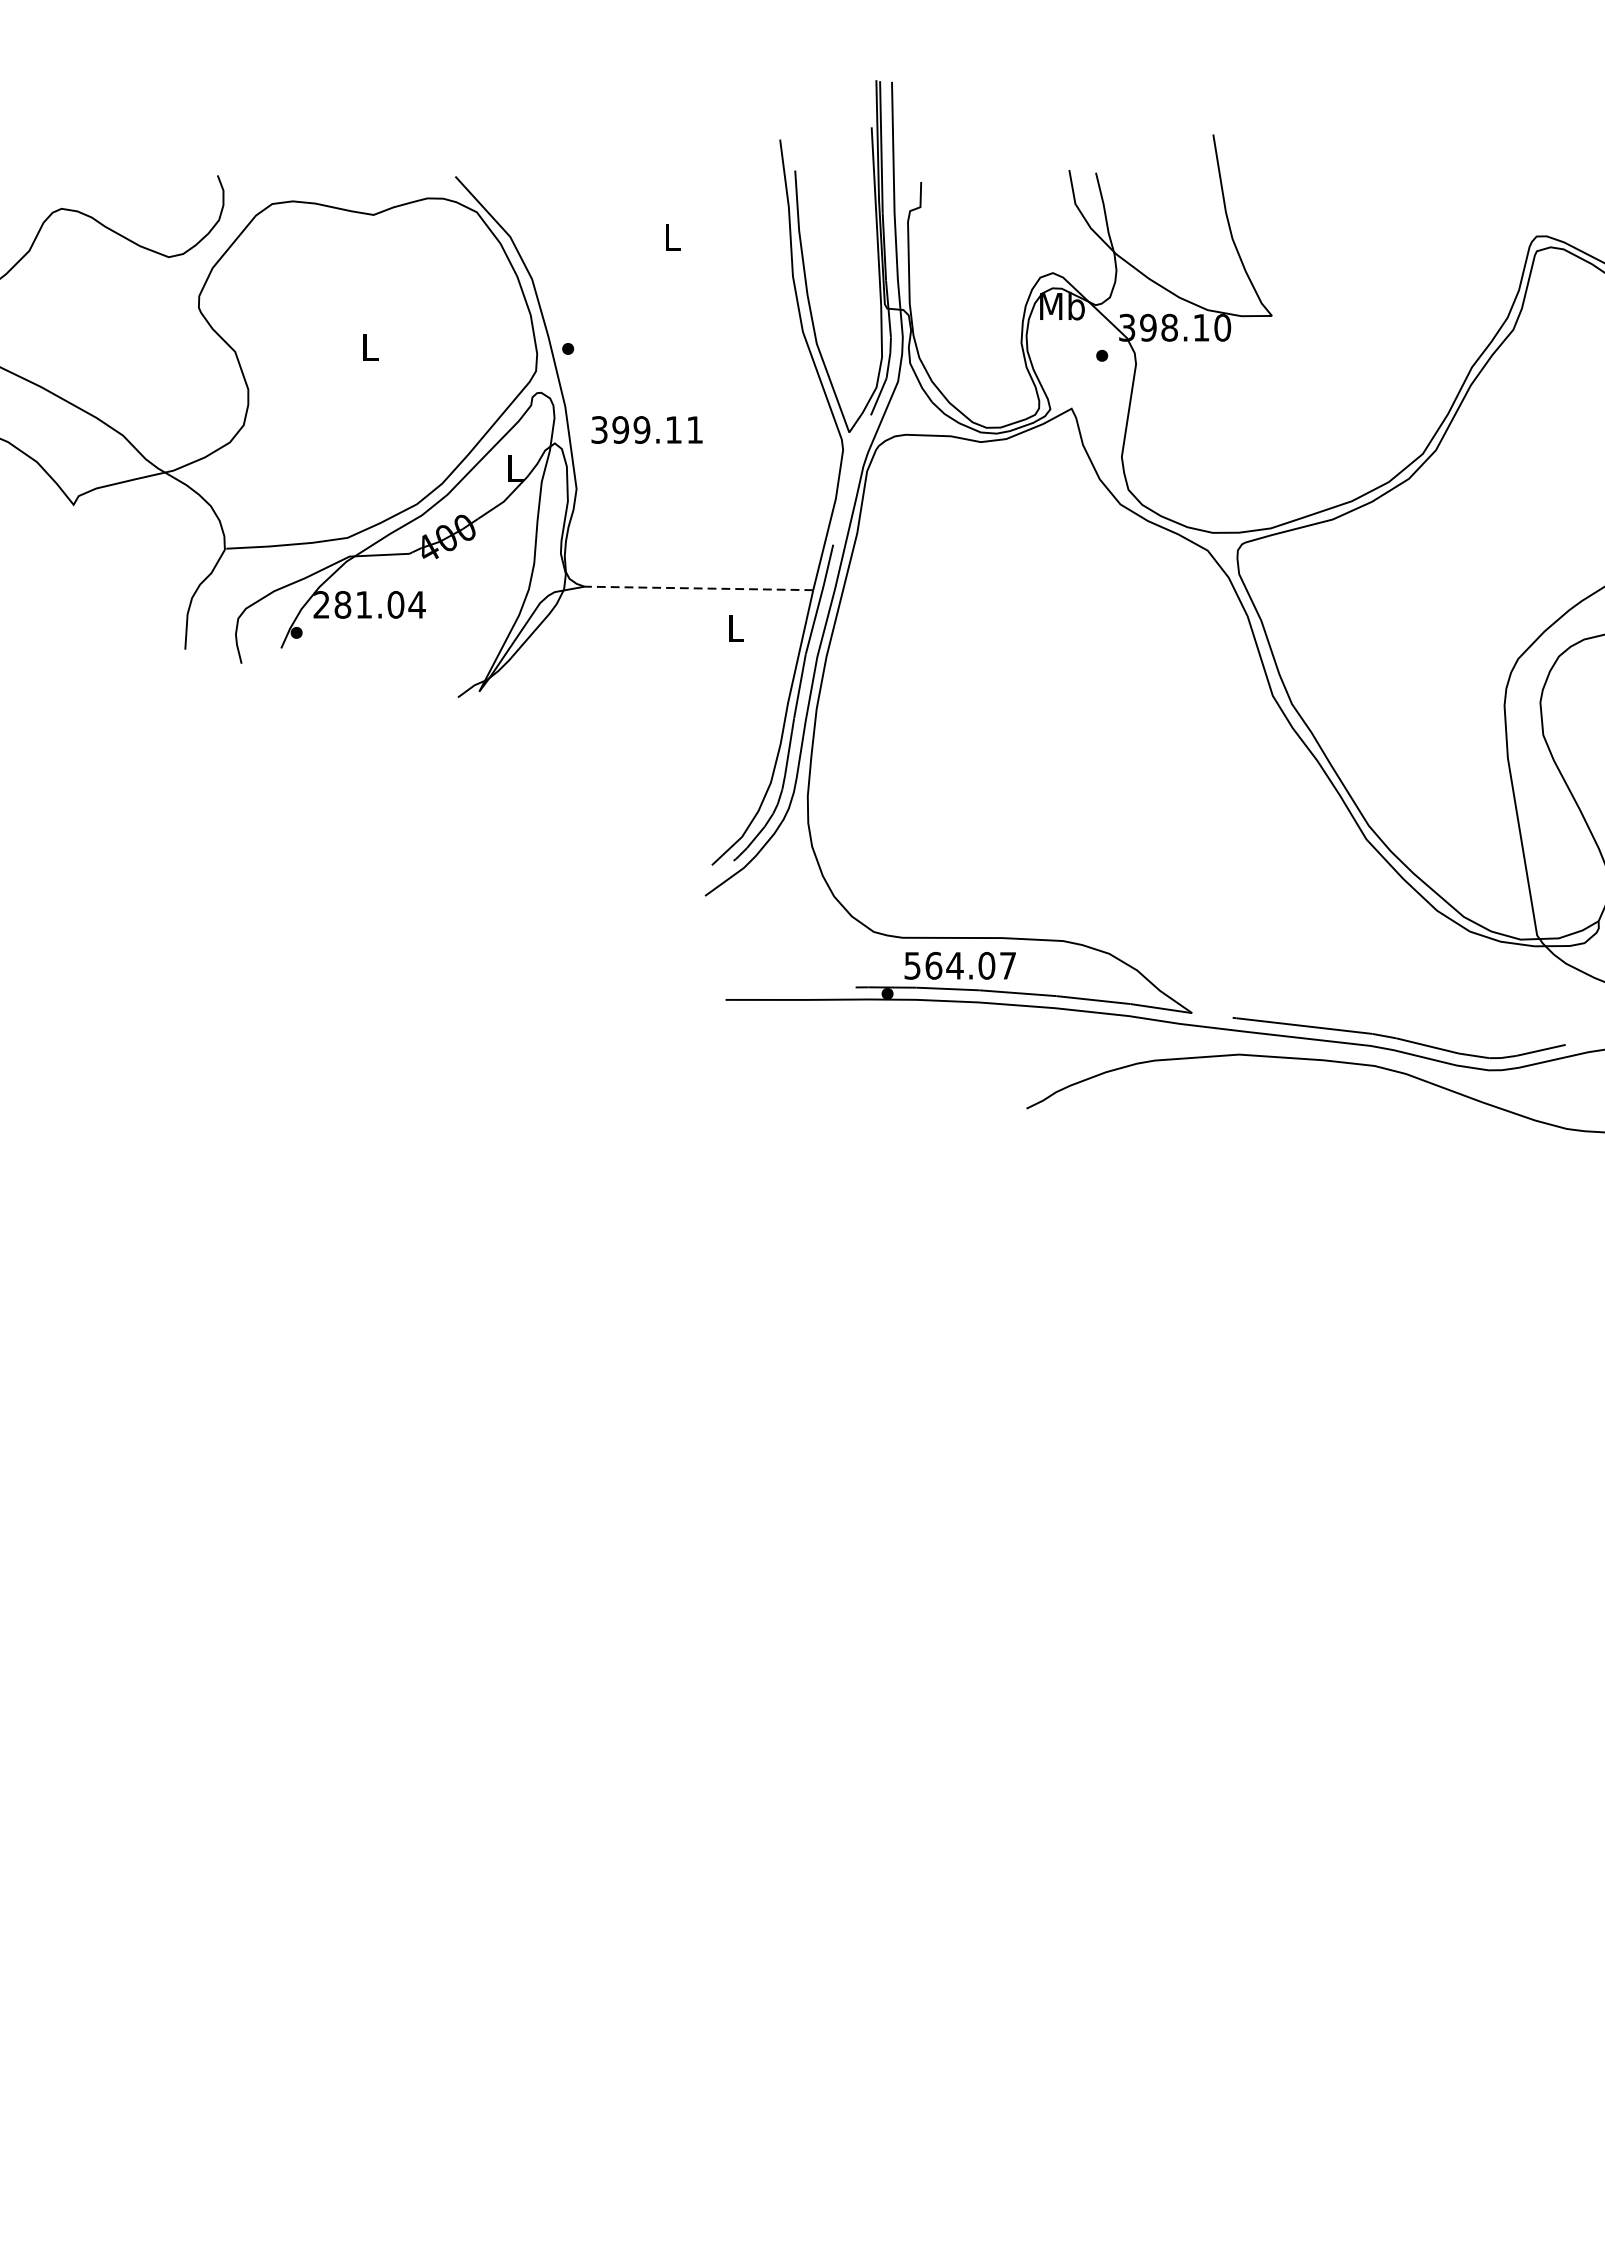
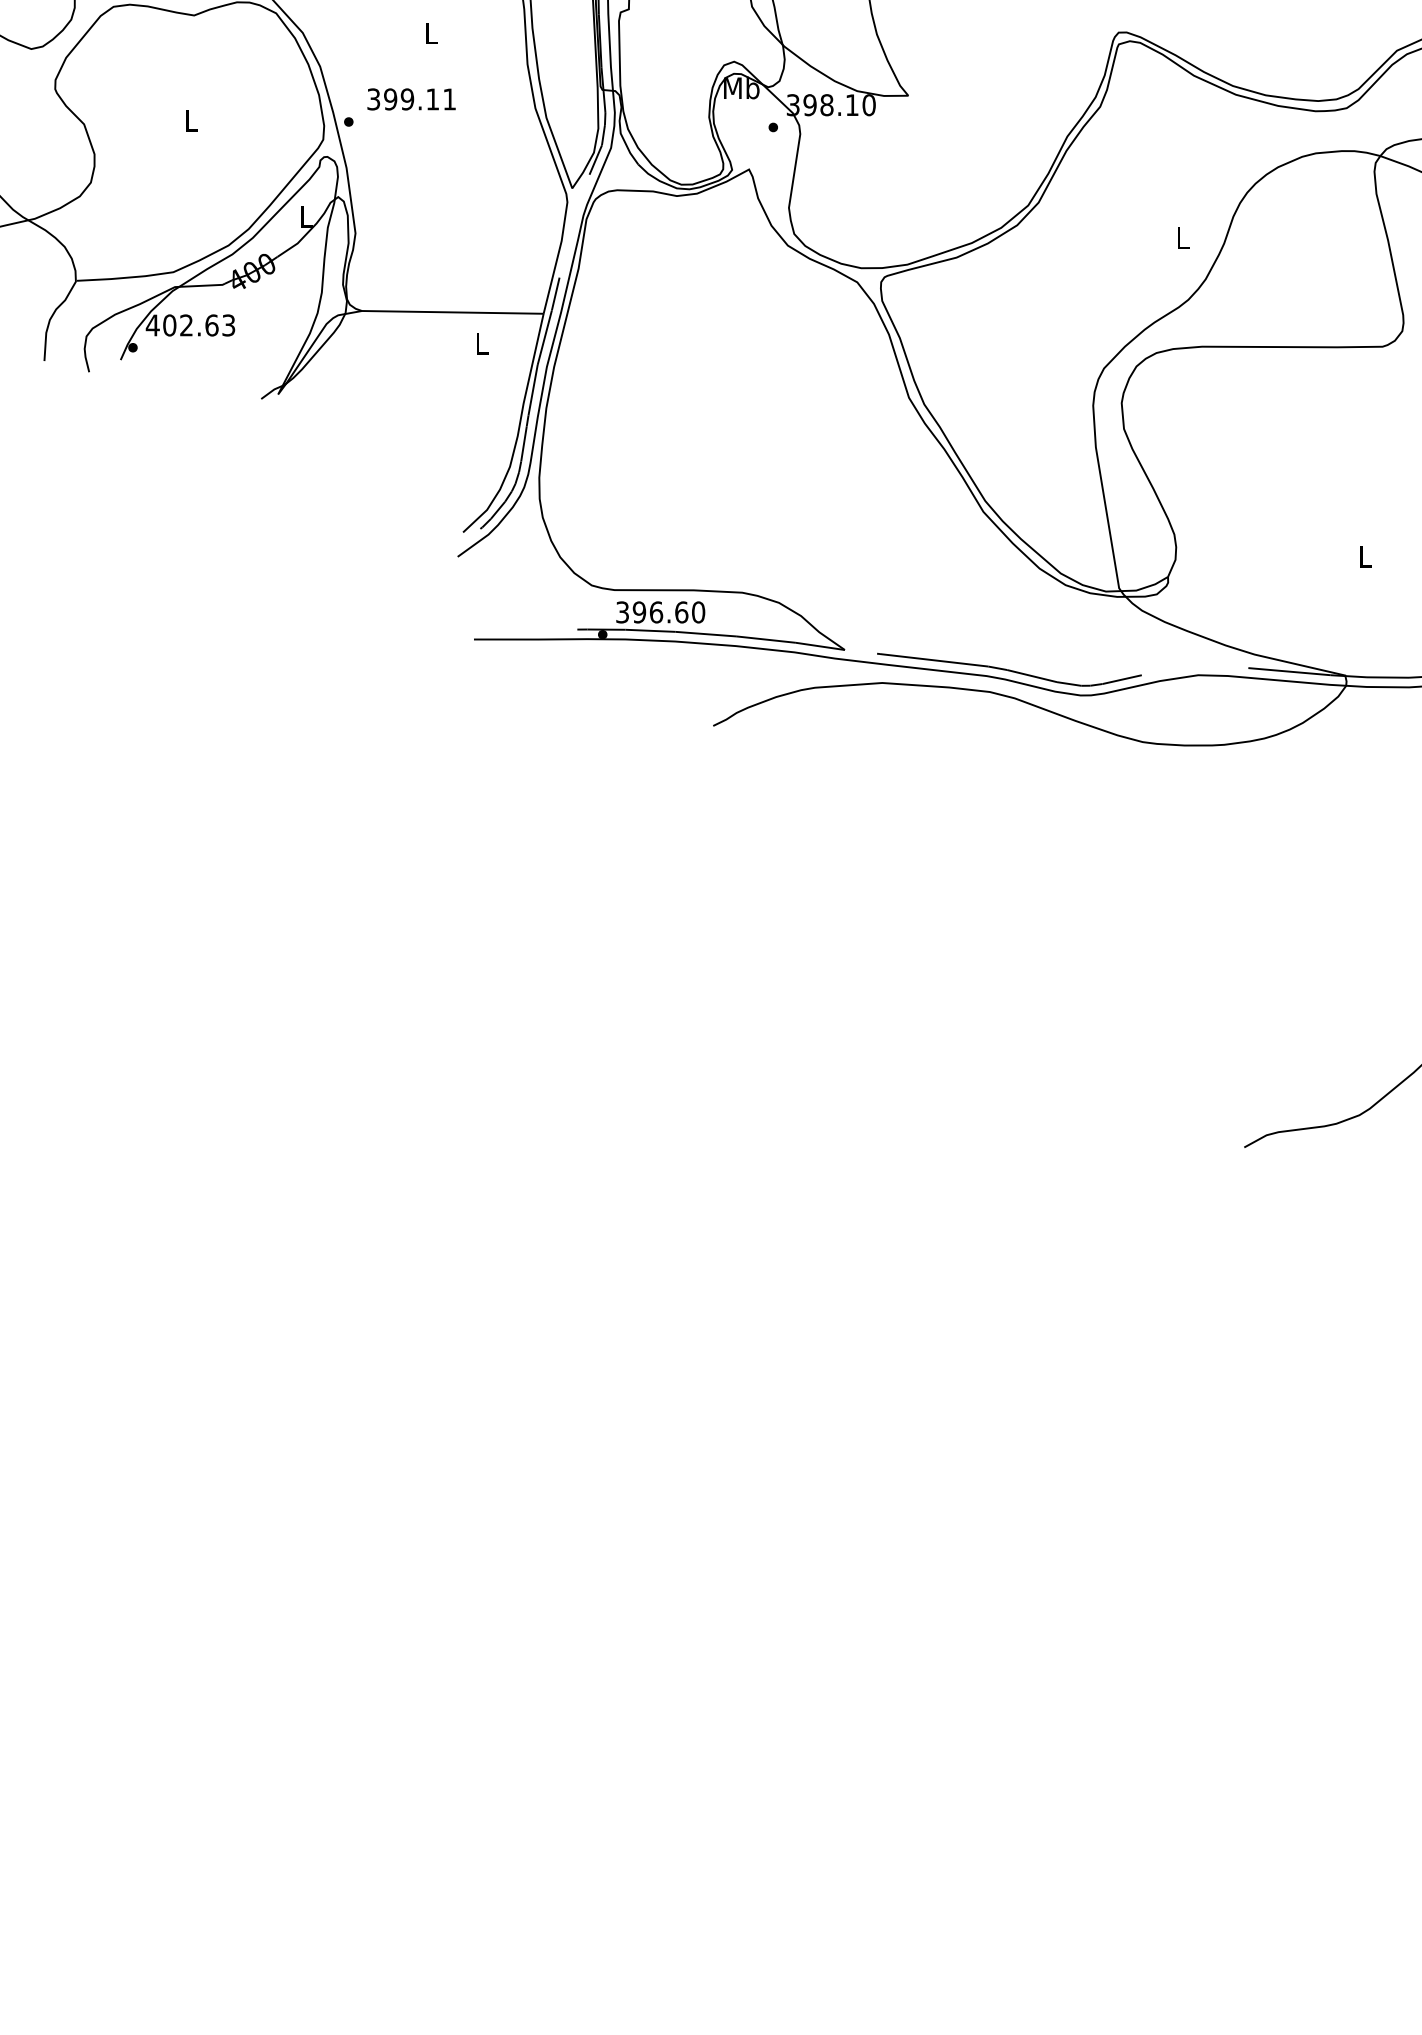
text: (647, 430) -> (411, 99), moved
line: (698, 588) -> (452, 312), dashed -> solid
text: (369, 604) -> (190, 325), 281.04 -> 402.63
text: (960, 965) -> (660, 612), 564.07 -> 396.60

